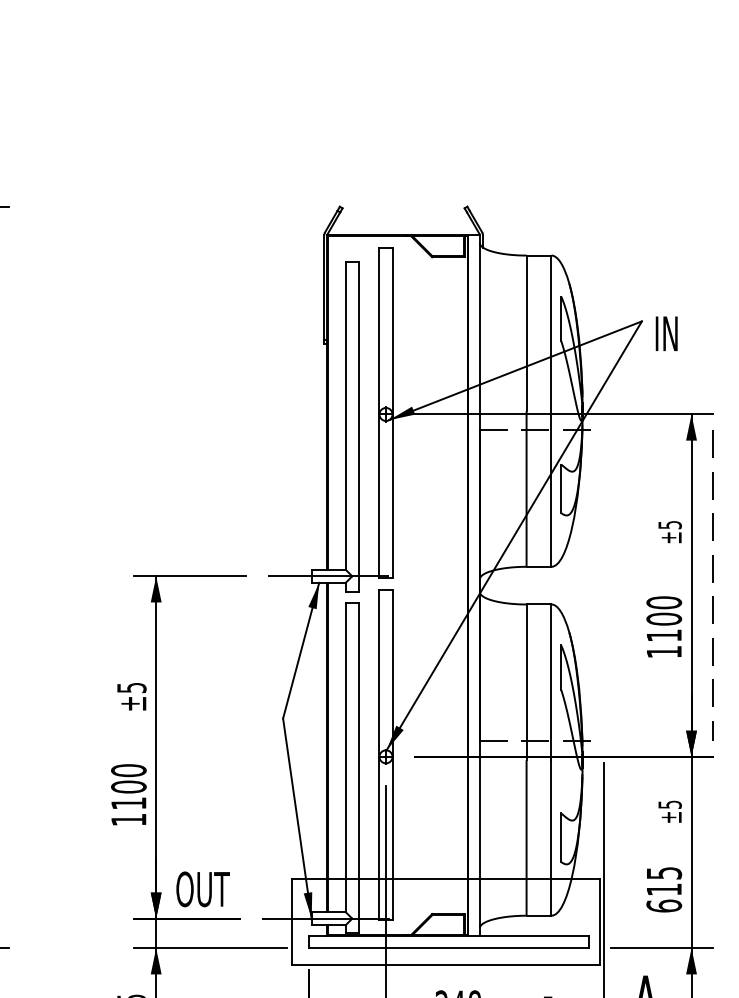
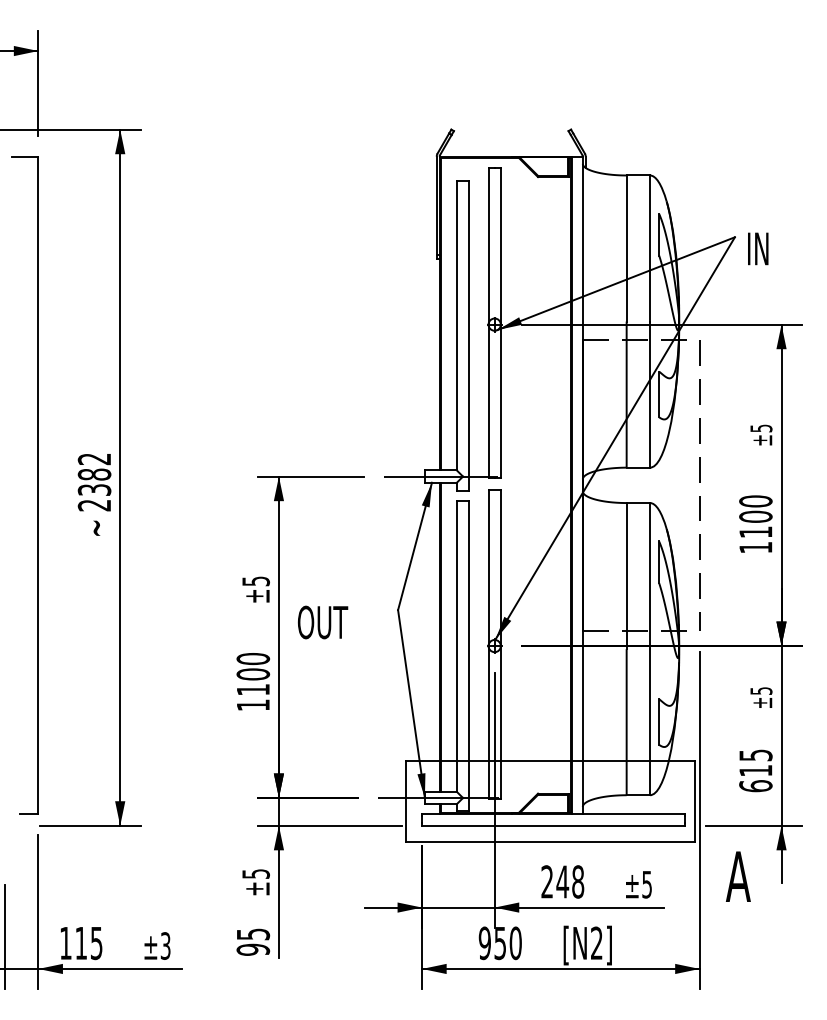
line: (712, 582) -> (699, 482), moved
text: (203, 889) -> (323, 622), moved

